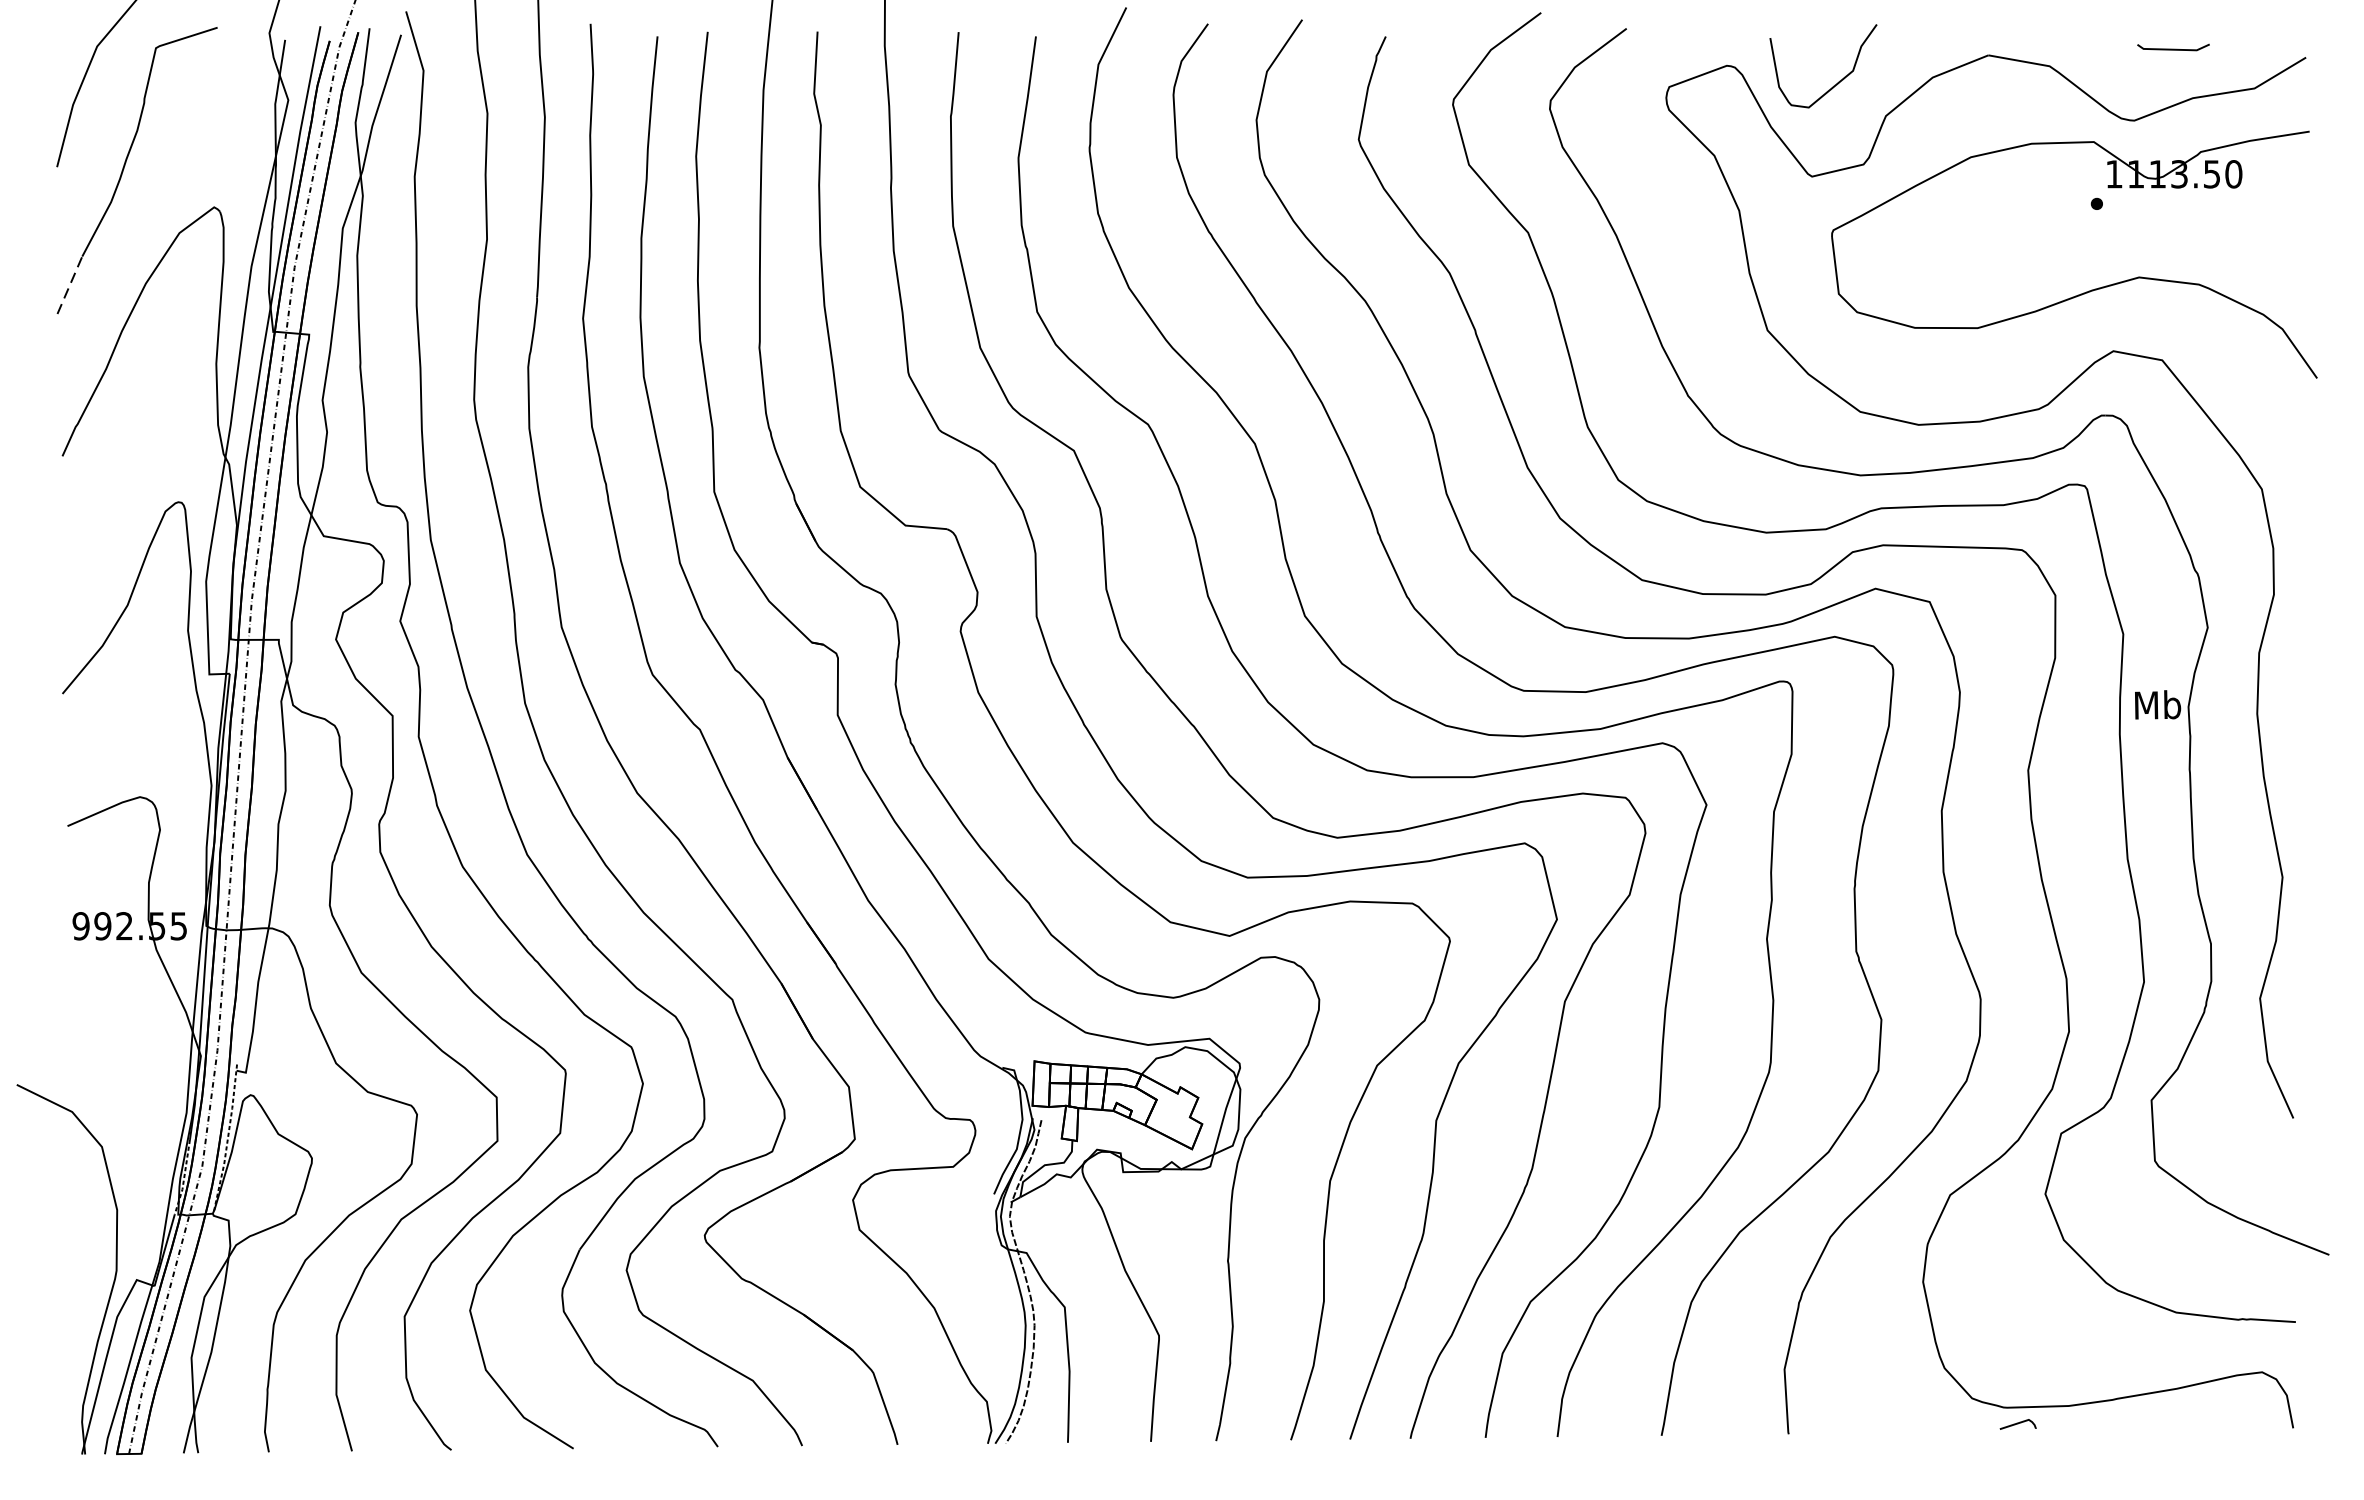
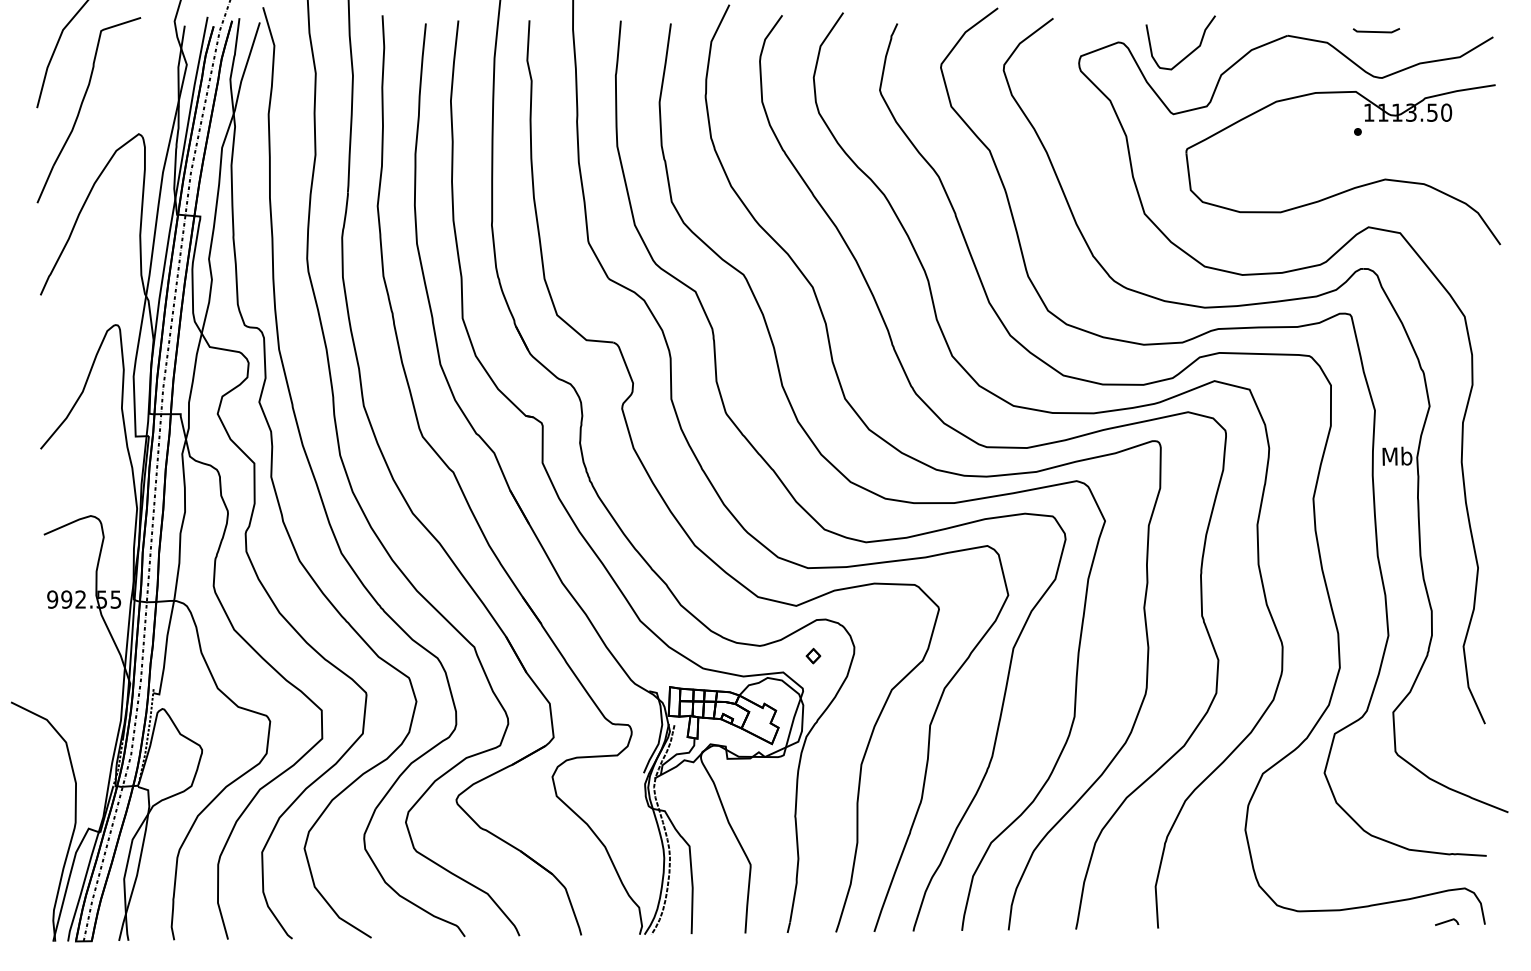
line: (2173, 48) -> (1376, 31), moved
line: (70, 285) -> (45, 184), dashed -> solid
part: (1256, 1012) -> (813, 655), added
curve: (2019, 1423) -> (1447, 921), moved

